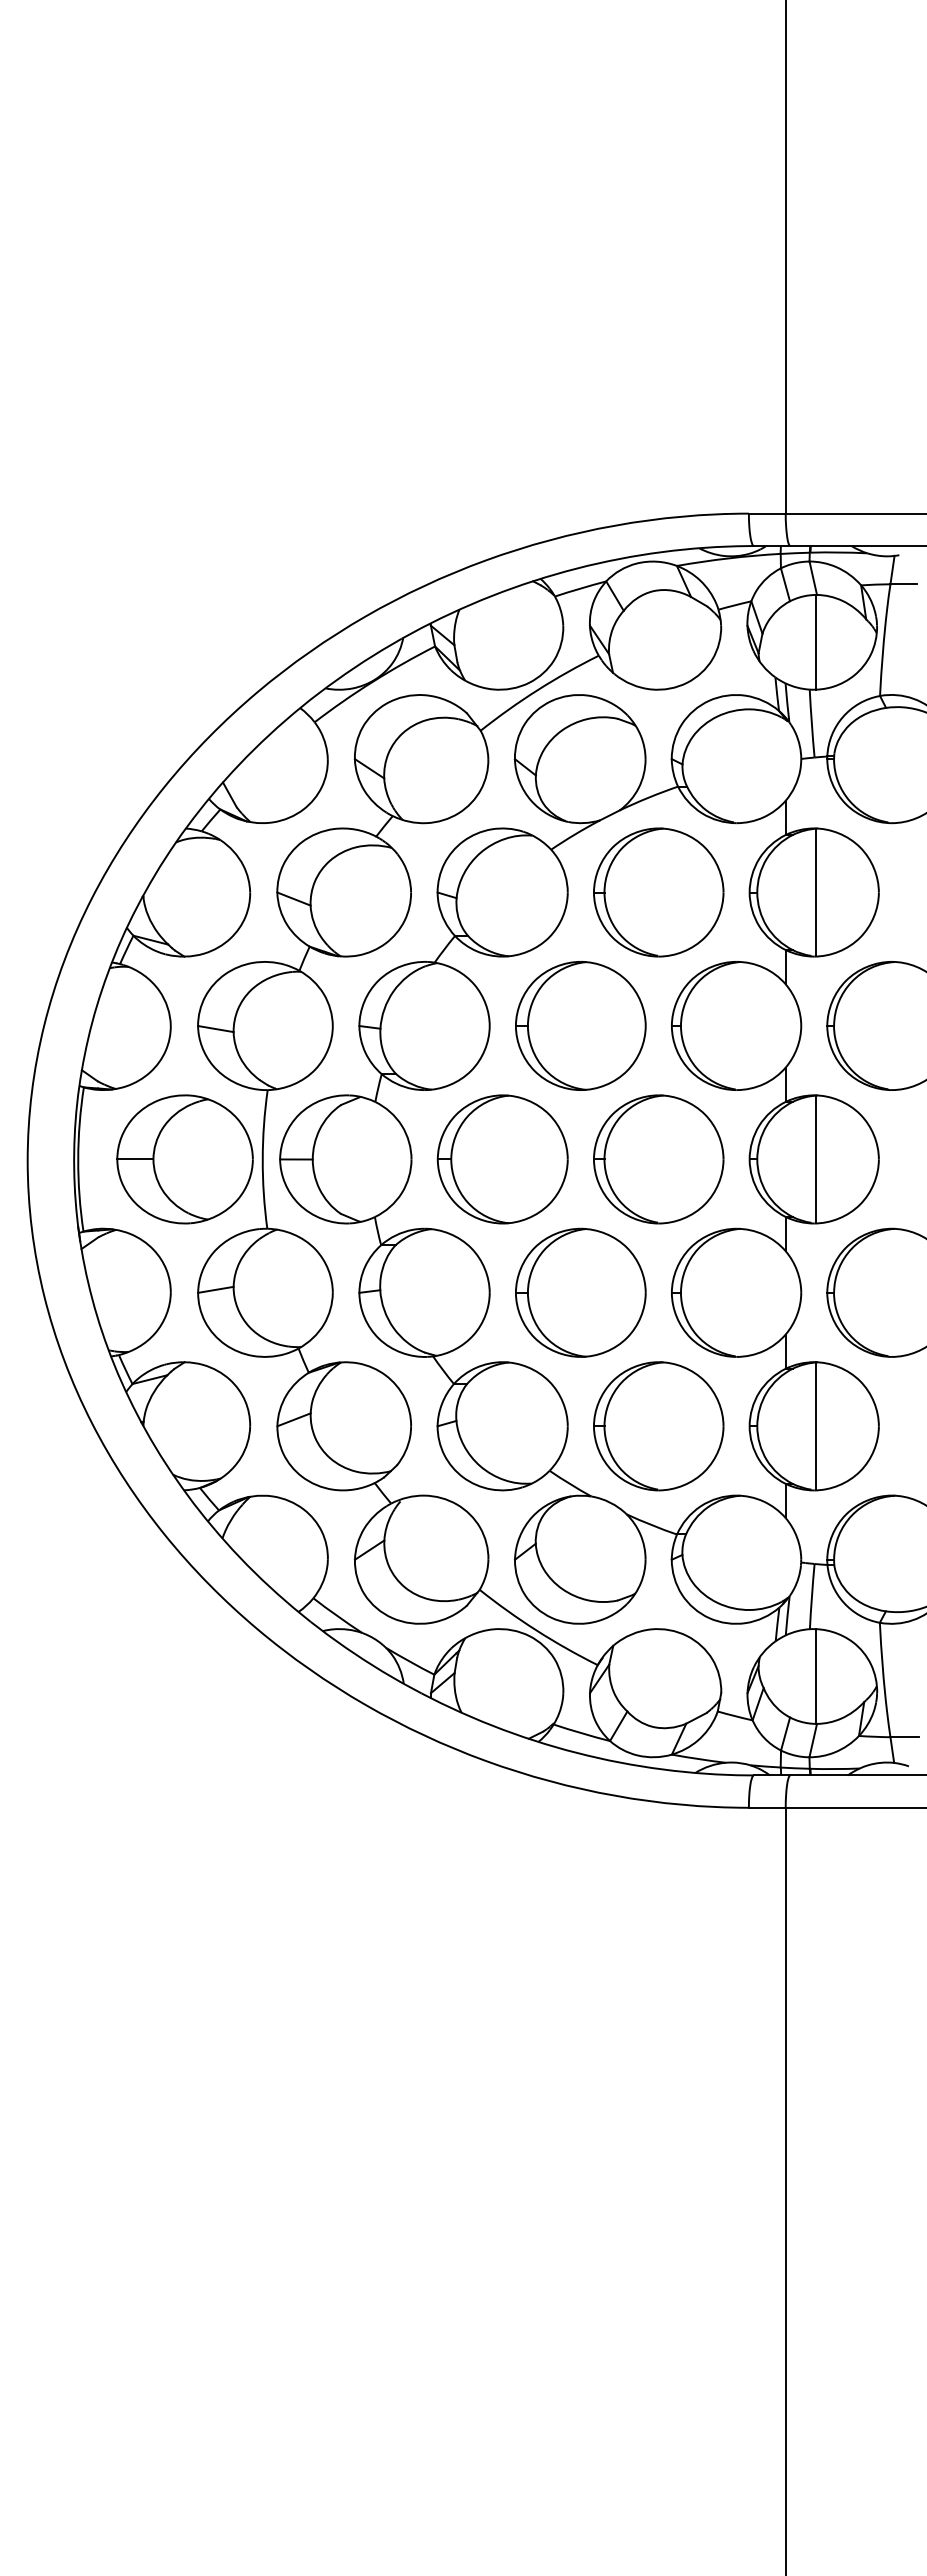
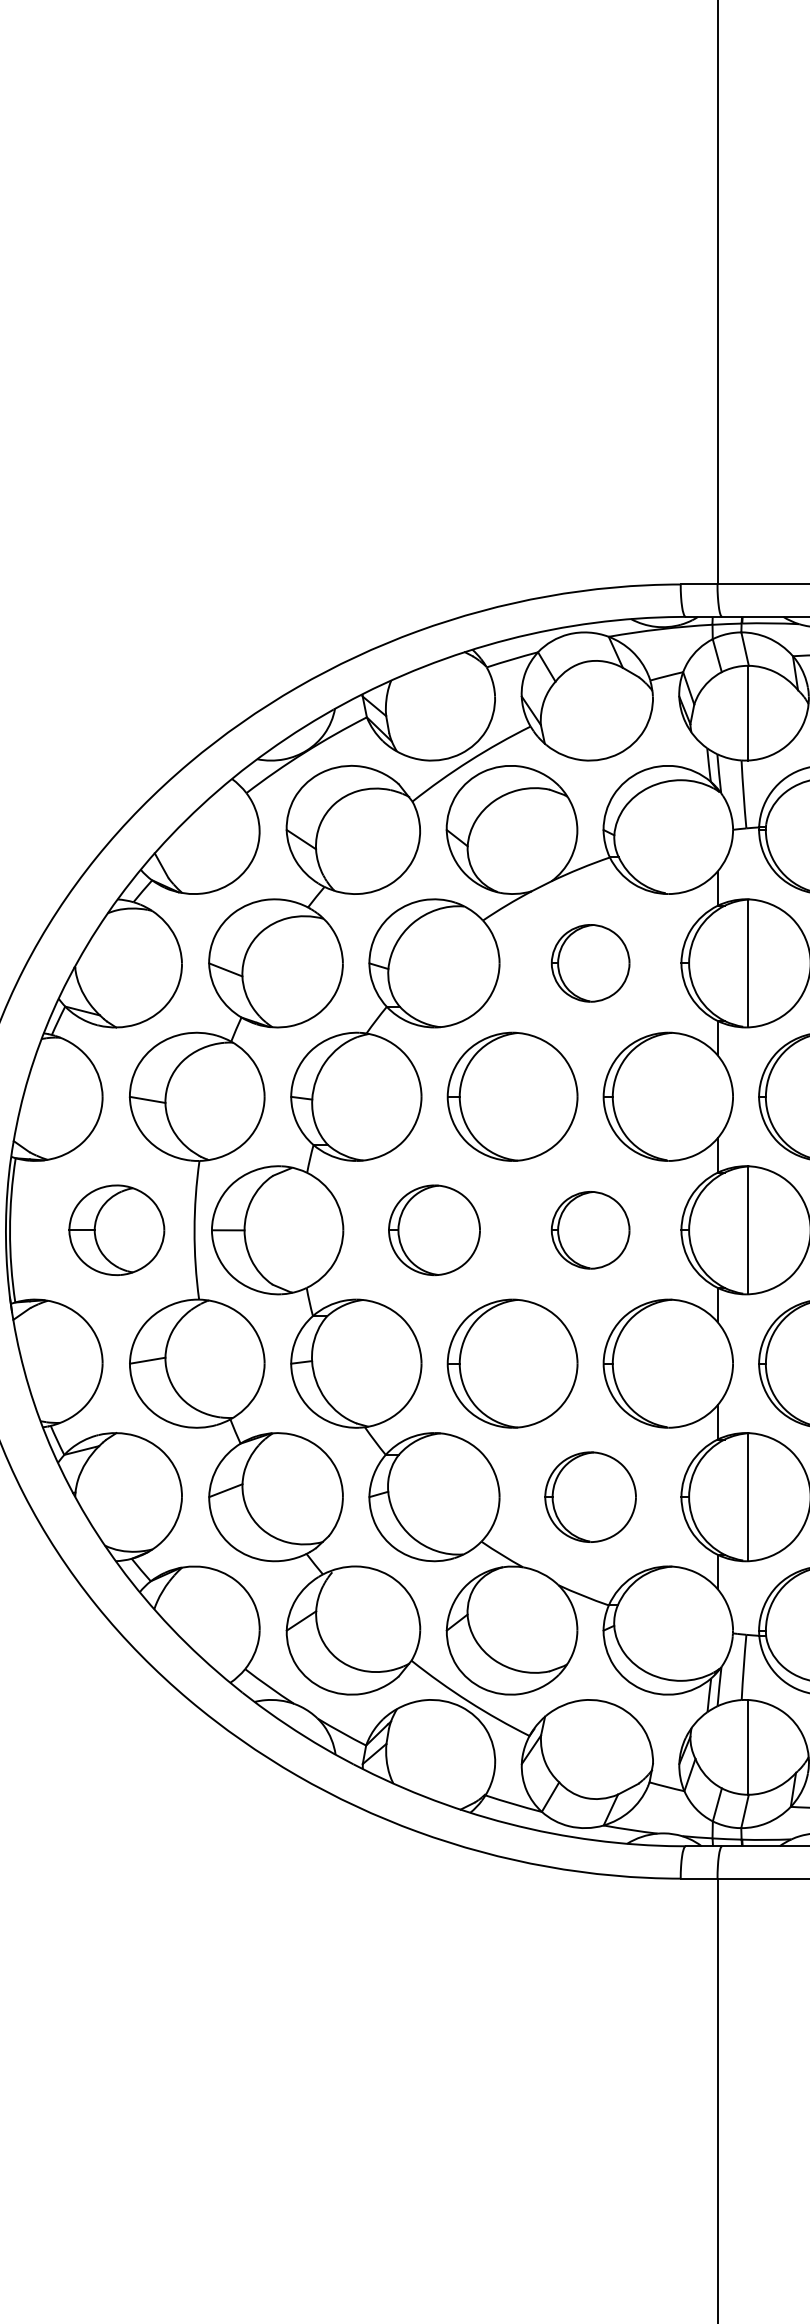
part: (658, 892) -> (590, 963), size x0.6
part: (184, 1159) -> (116, 1230), size x0.7
part: (502, 1159) -> (434, 1230), size x0.7
part: (658, 1159) -> (590, 1230), size x0.6
part: (658, 1426) -> (590, 1497), size x0.7

